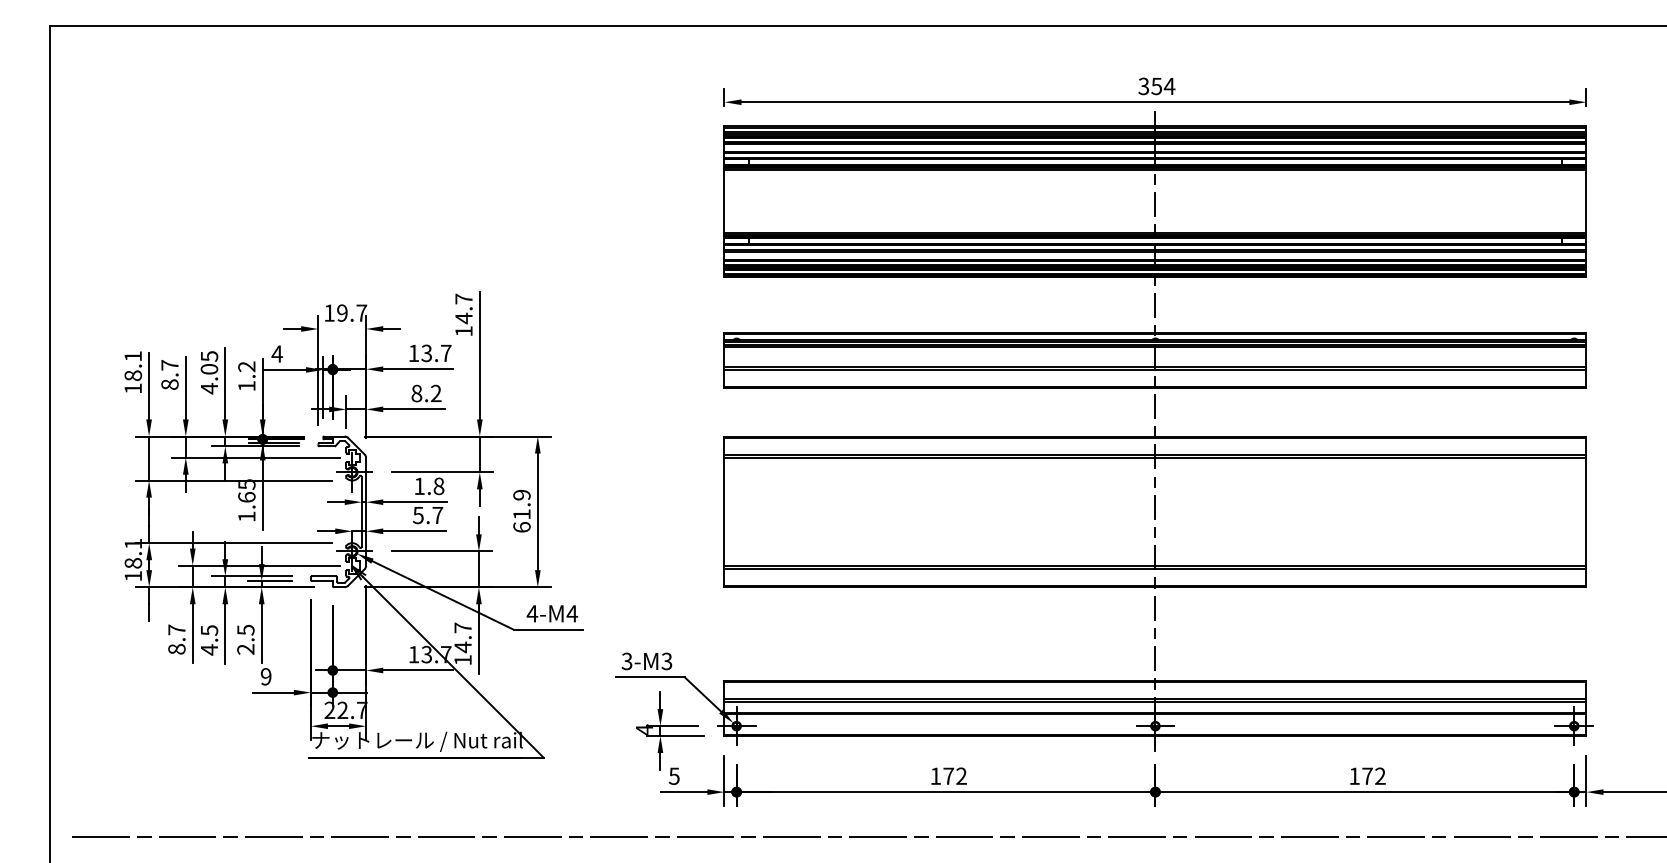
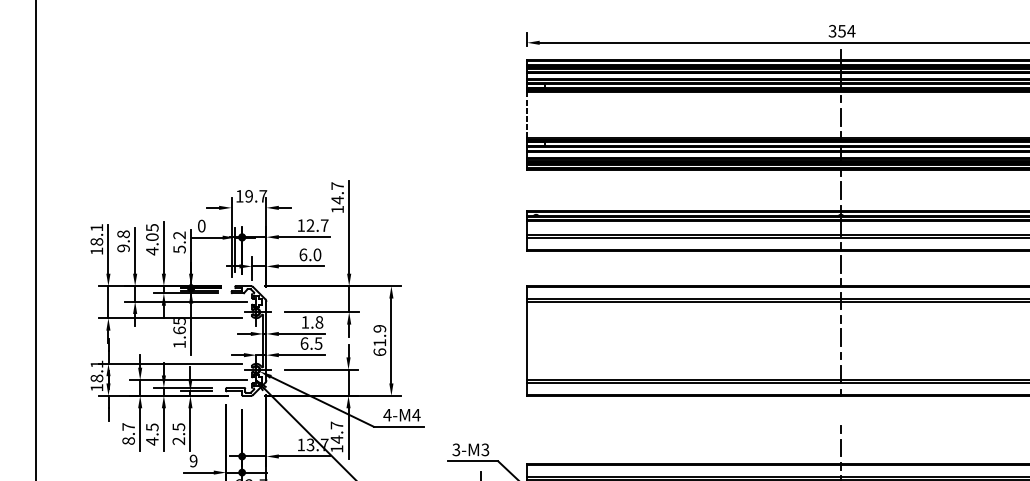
line: (724, 202) -> (527, 115), solid -> dashed
text: (277, 353) -> (201, 225), 4 -> 0
text: (426, 353) -> (310, 225), 13.7 -> 12.7
text: (169, 374) -> (123, 241), 8.7 -> 9.8
text: (246, 386) -> (179, 249), 1.2 -> 5.2
text: (426, 393) -> (310, 254), 8.2 -> 6.0
text: (428, 515) -> (311, 343), 5.7 -> 6.5
line: (1154, 608) -> (840, 411), removed

